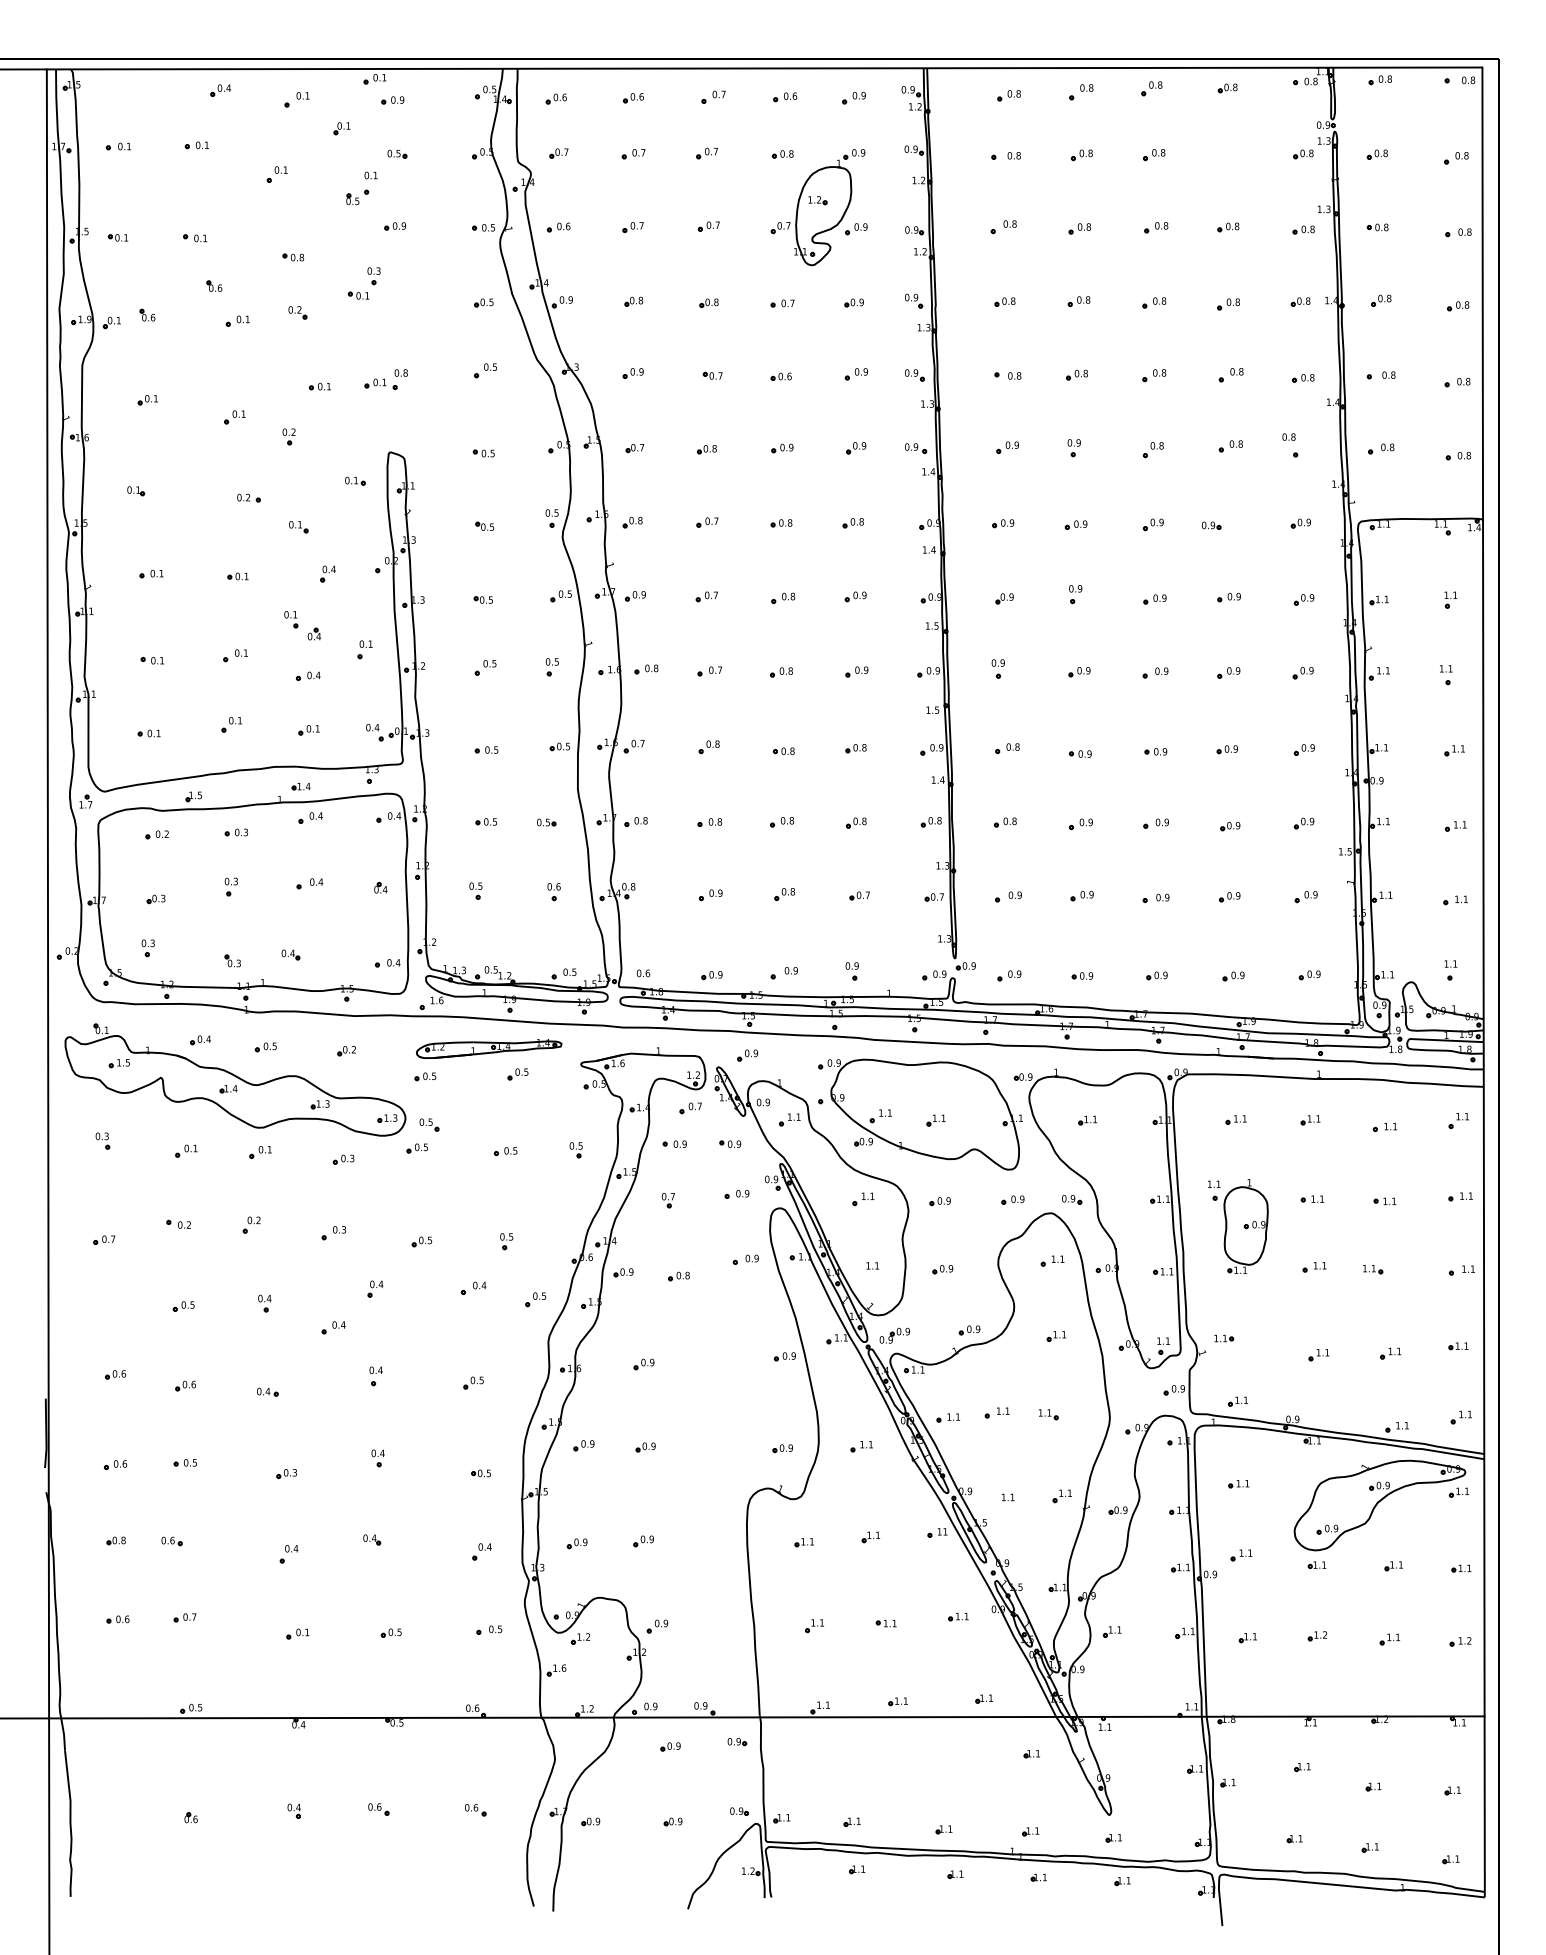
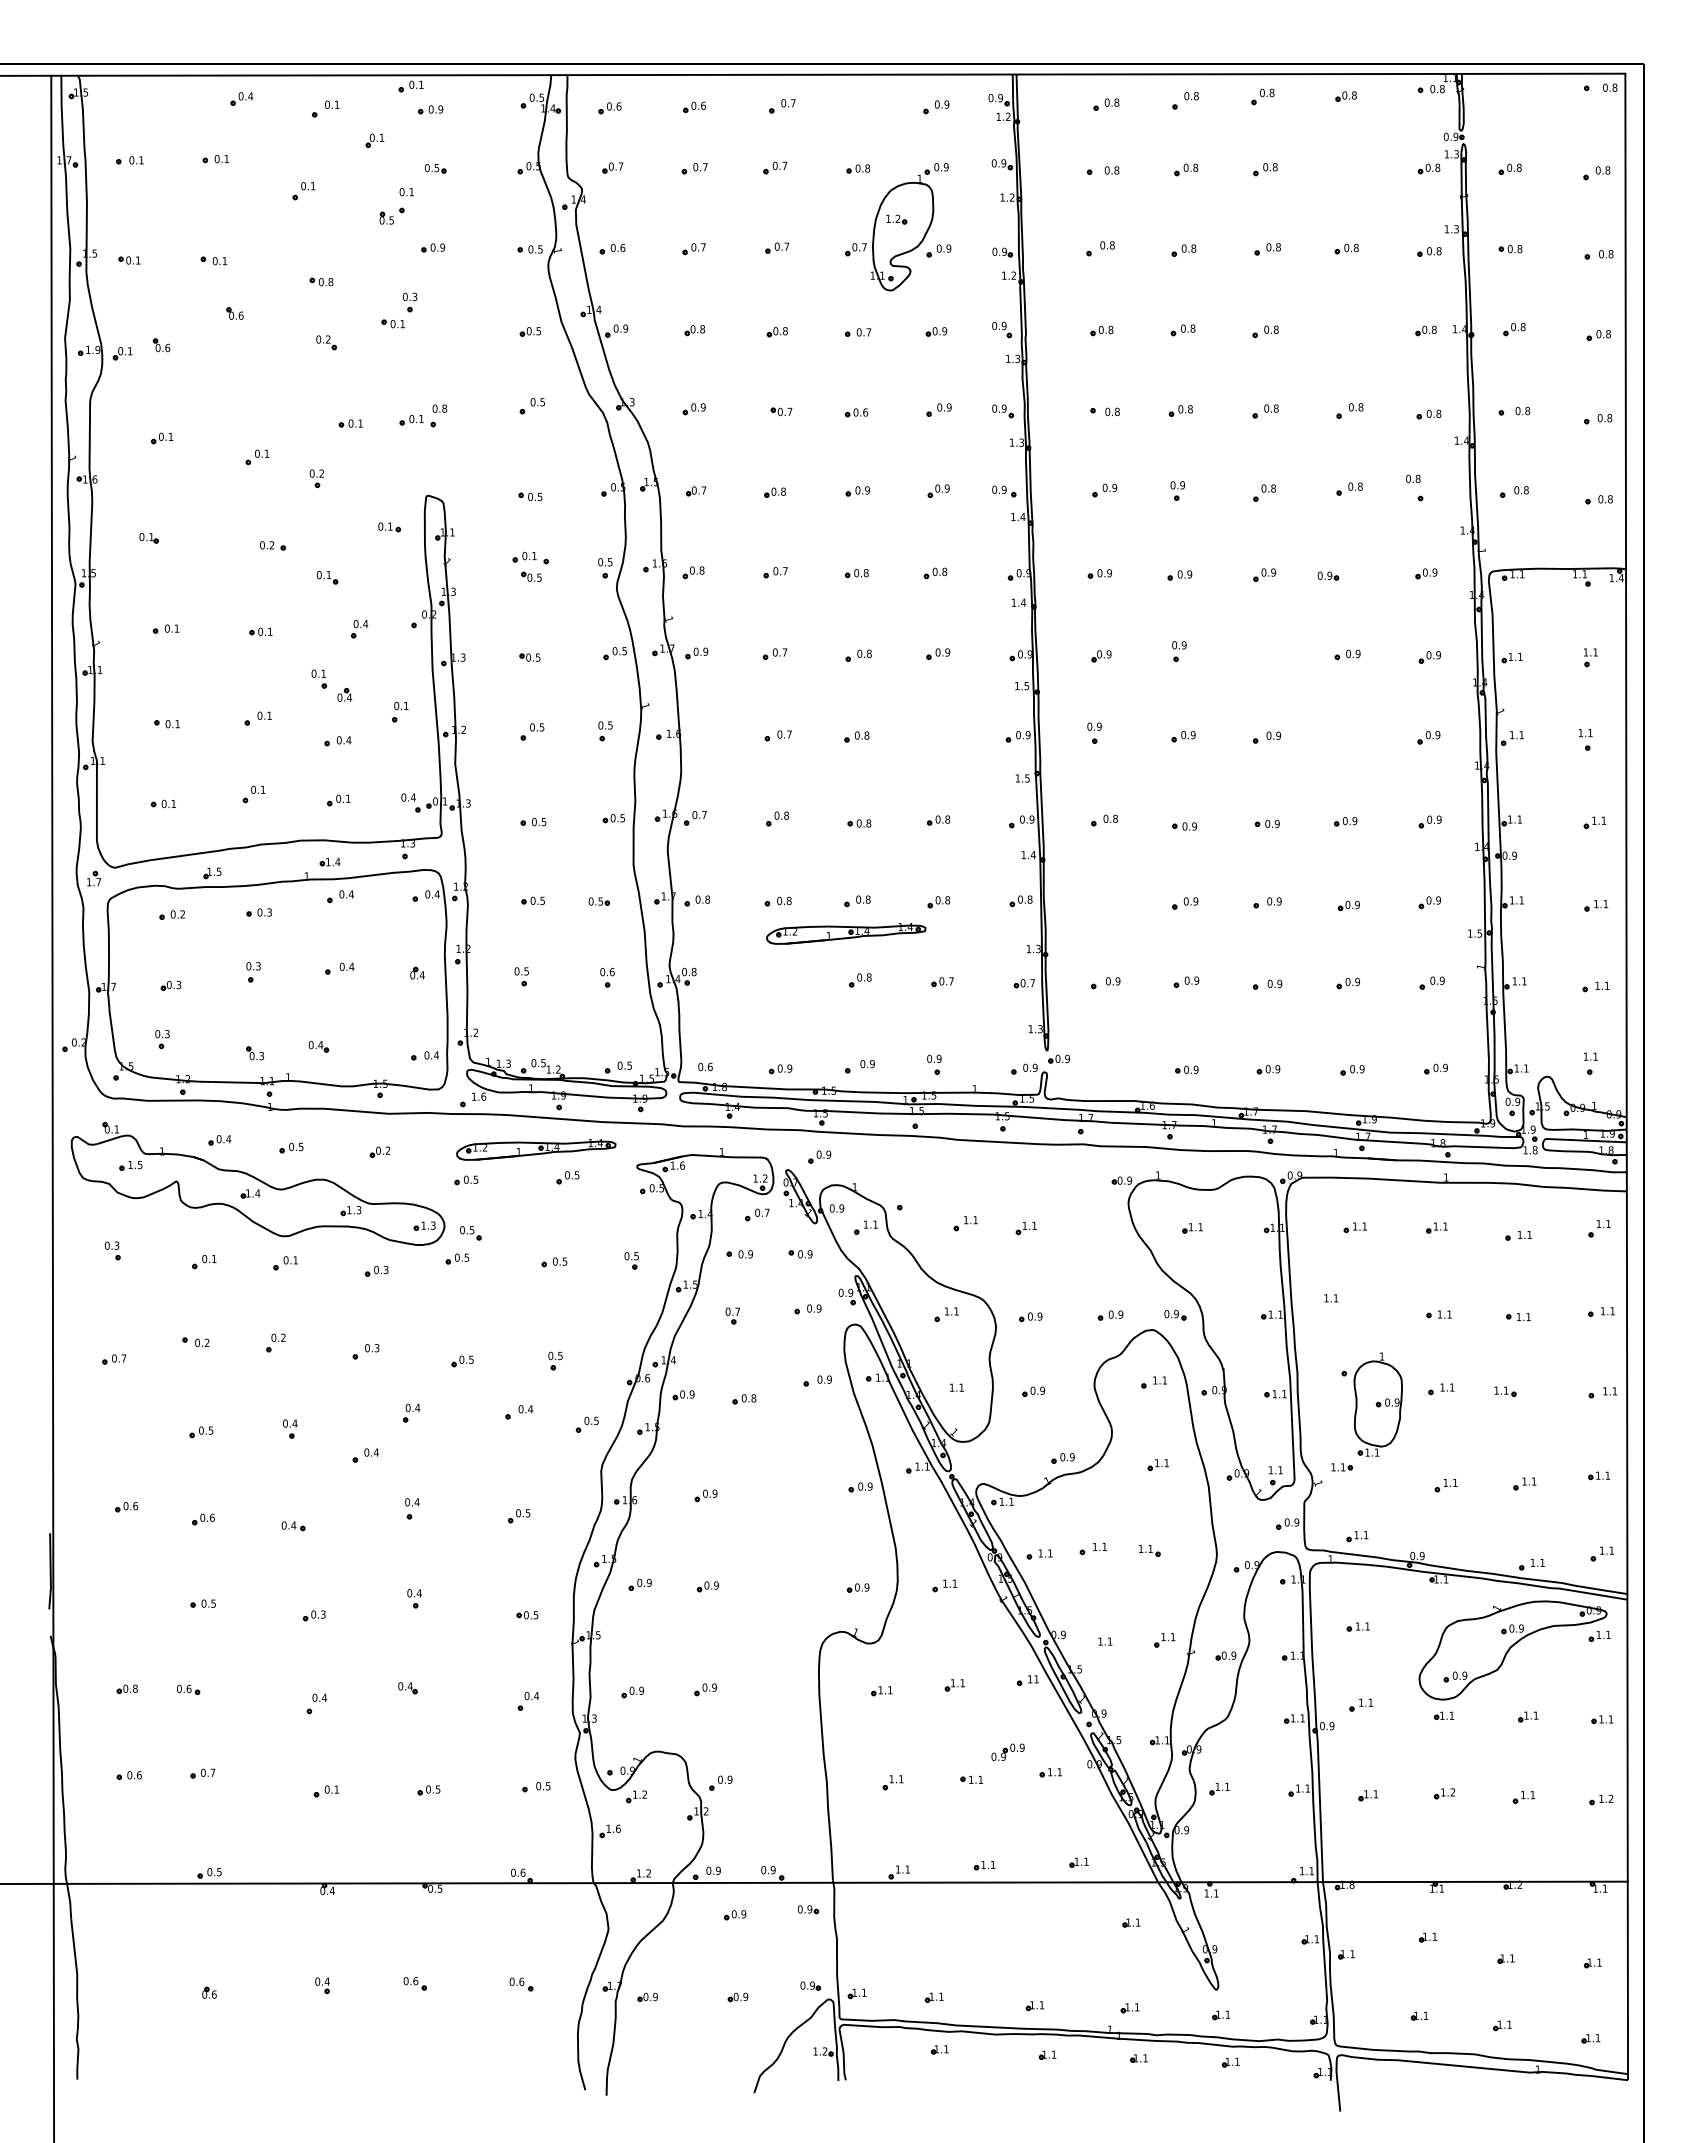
part: (1380, 80) -> (1513, 87), removed
part: (784, 97) -> (860, 106), removed
part: (1228, 304) -> (1346, 333), removed
part: (237, 320) -> (260, 351), removed
part: (483, 509) -> (530, 558), added
part: (1155, 599) -> (1266, 656), removed
part: (646, 669) -> (708, 733), removed
part: (856, 671) -> (939, 736), removed
part: (1228, 672) -> (1346, 737), removed
part: (1004, 822) -> (1101, 901), removed
part: (772, 851) -> (846, 933), added
part: (710, 895) -> (779, 981), removed
part: (1009, 975) -> (1106, 1069), removed
part: (920, 1114) -> (1009, 1221), removed
part: (1239, 1226) -> (1371, 1404), moved
part: (894, 1335) -> (1007, 1751), moved
part: (115, 1464) -> (126, 1605), removed

